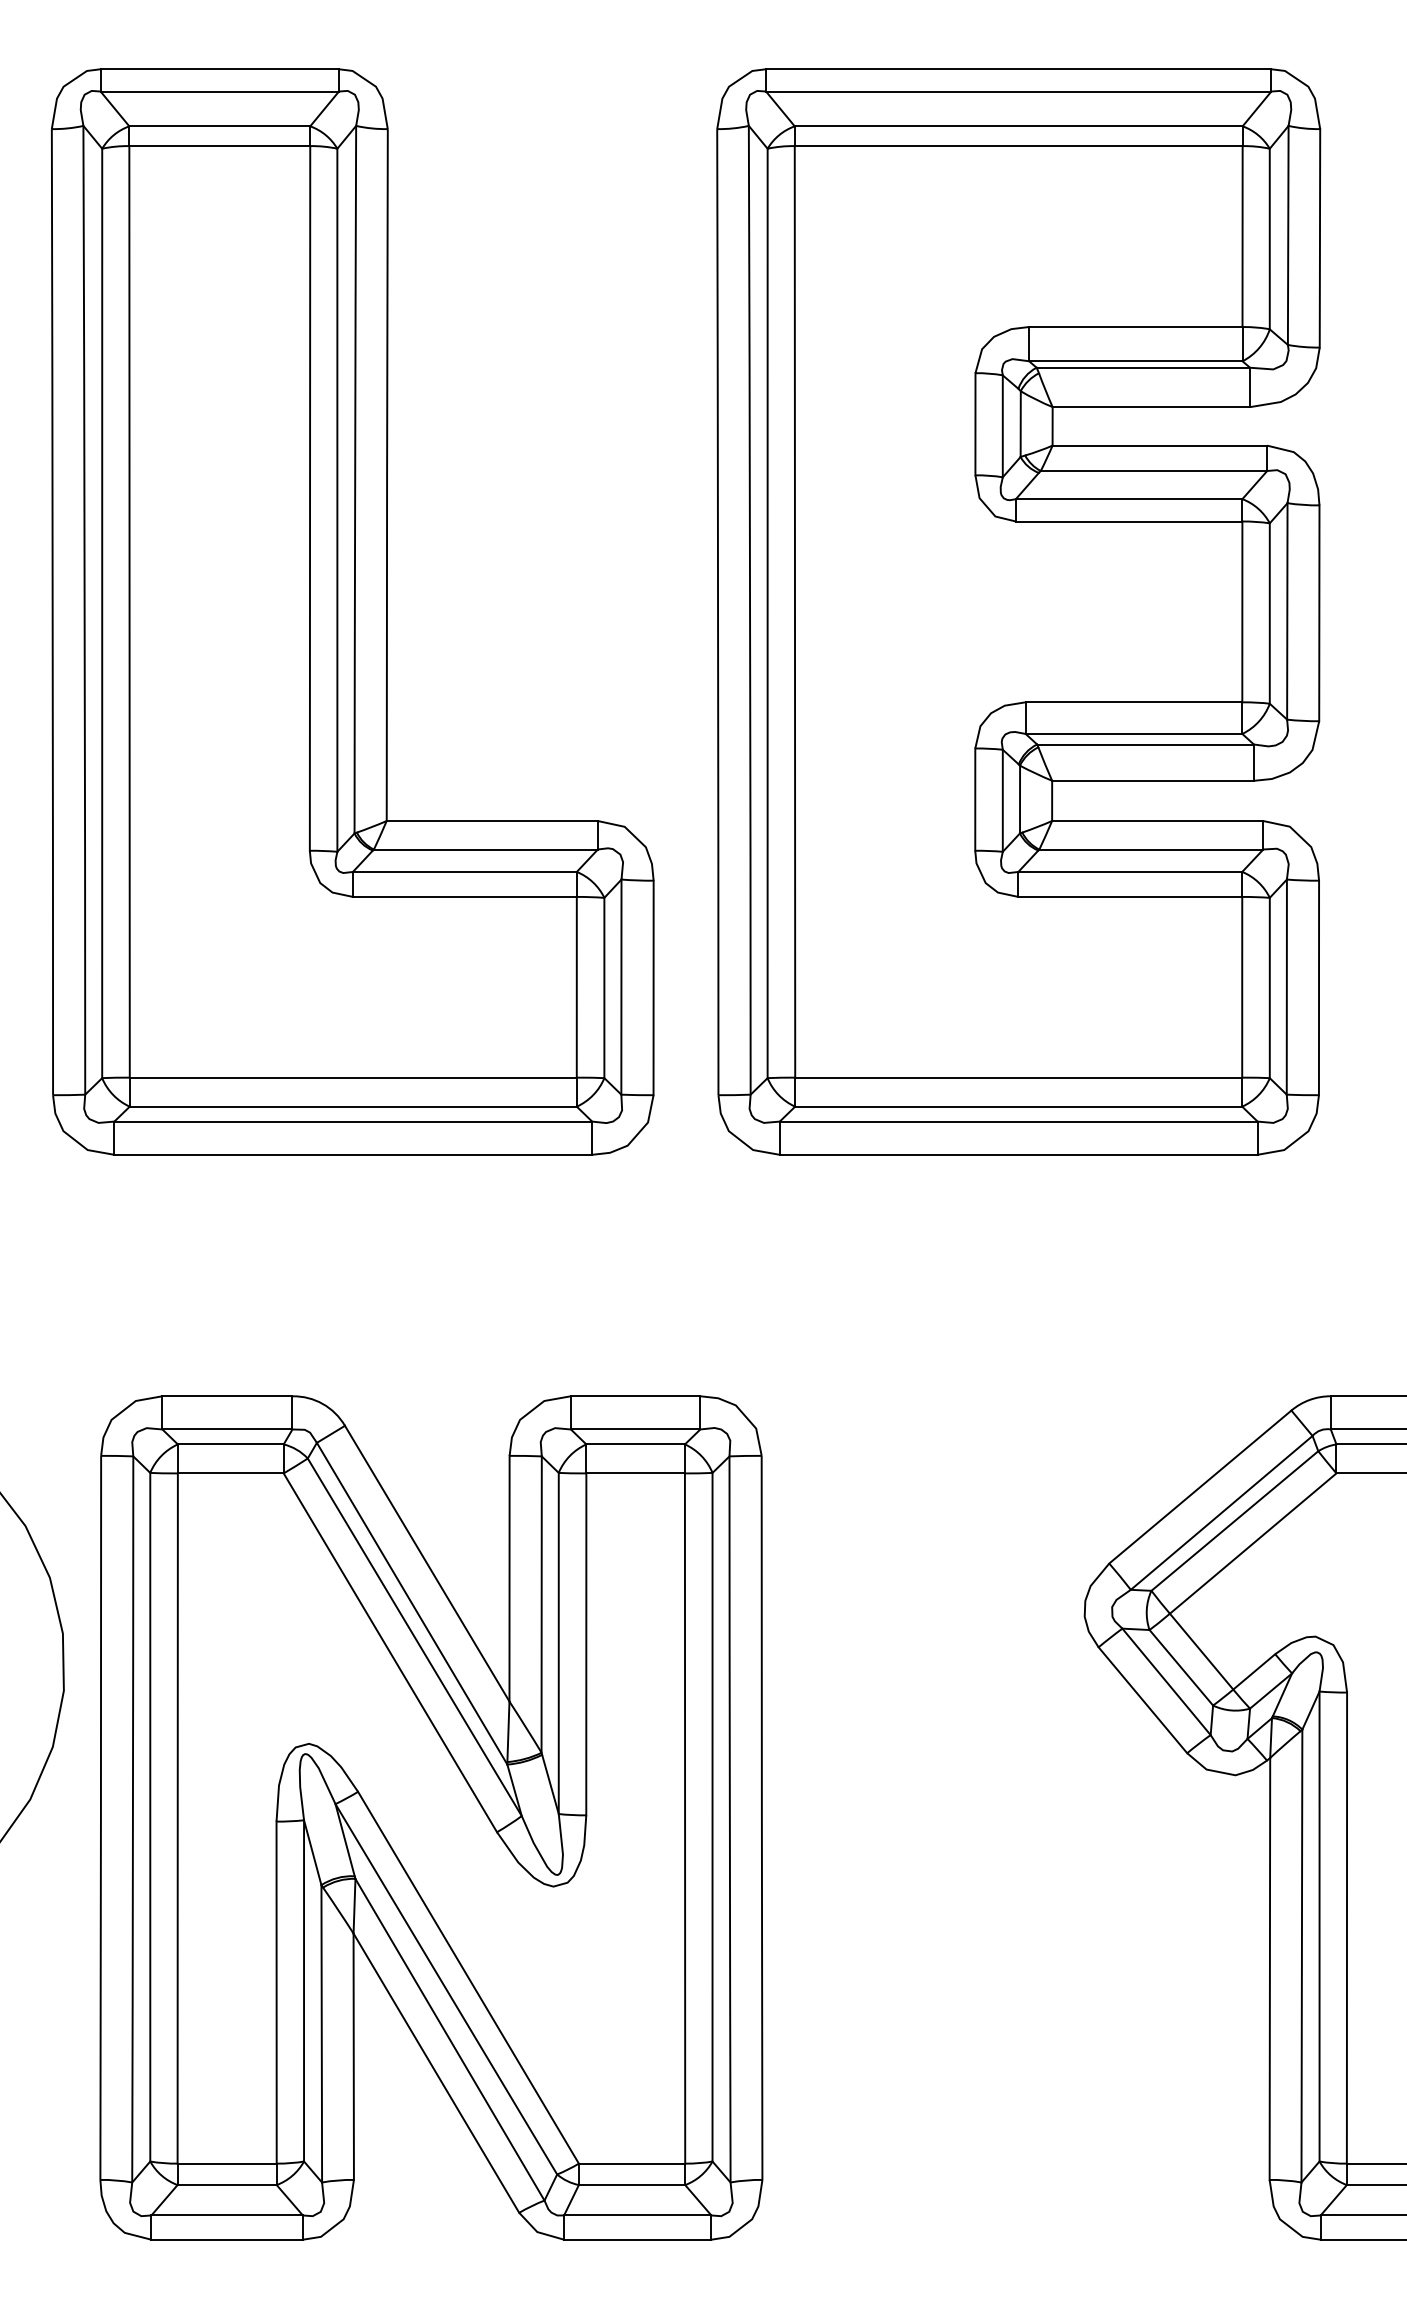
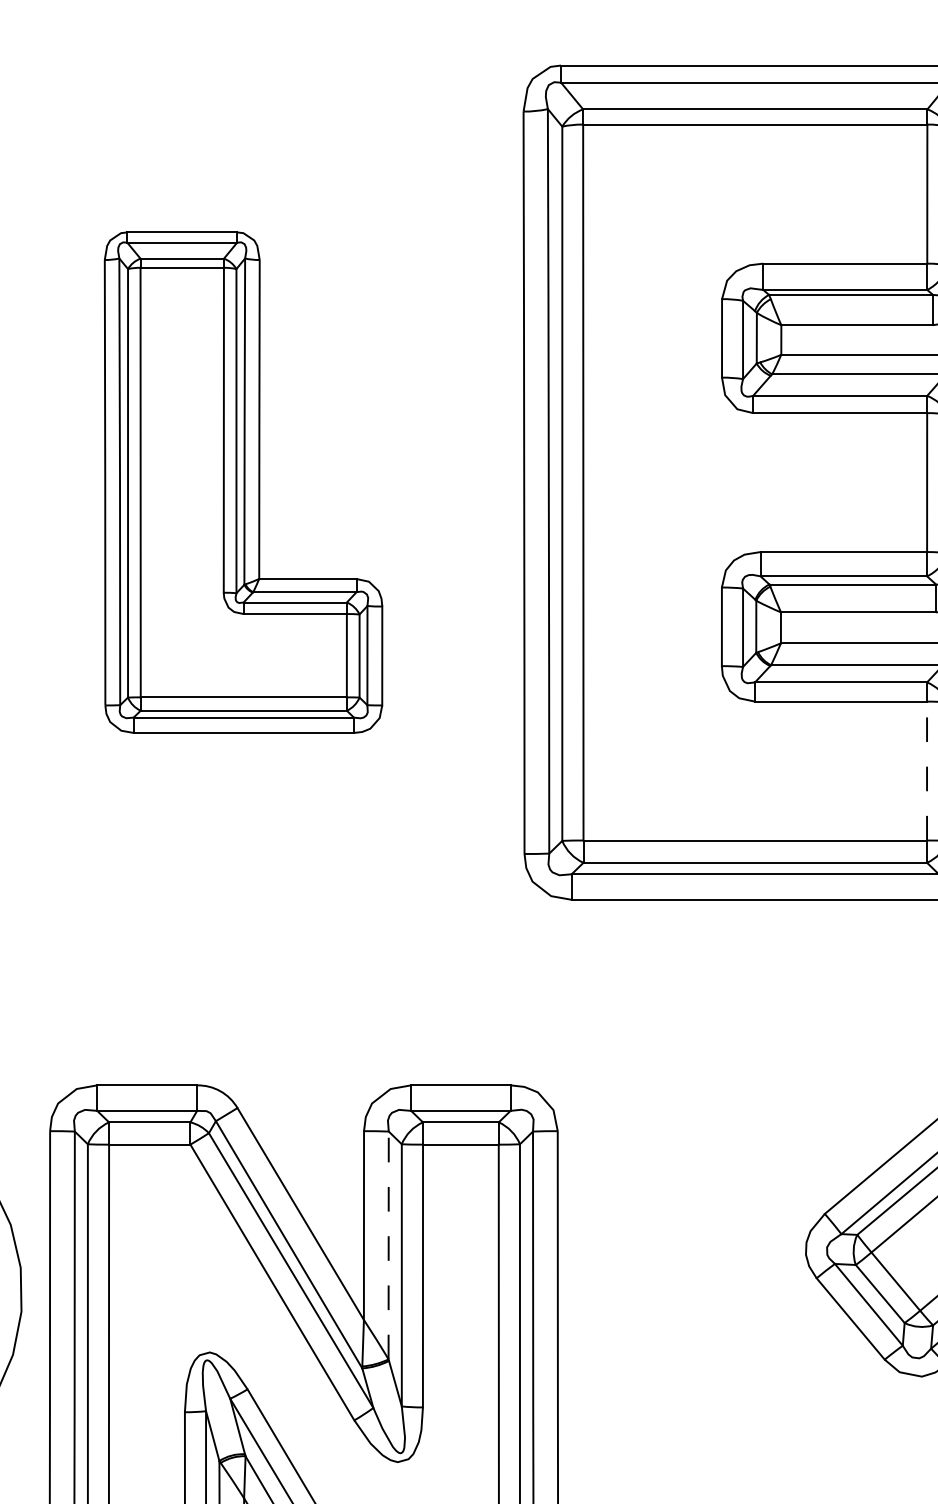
part: (352, 611) -> (243, 482), size x0.6
line: (1242, 986) -> (927, 770), solid -> dashed
line: (541, 1604) -> (388, 1245), solid -> dashed

